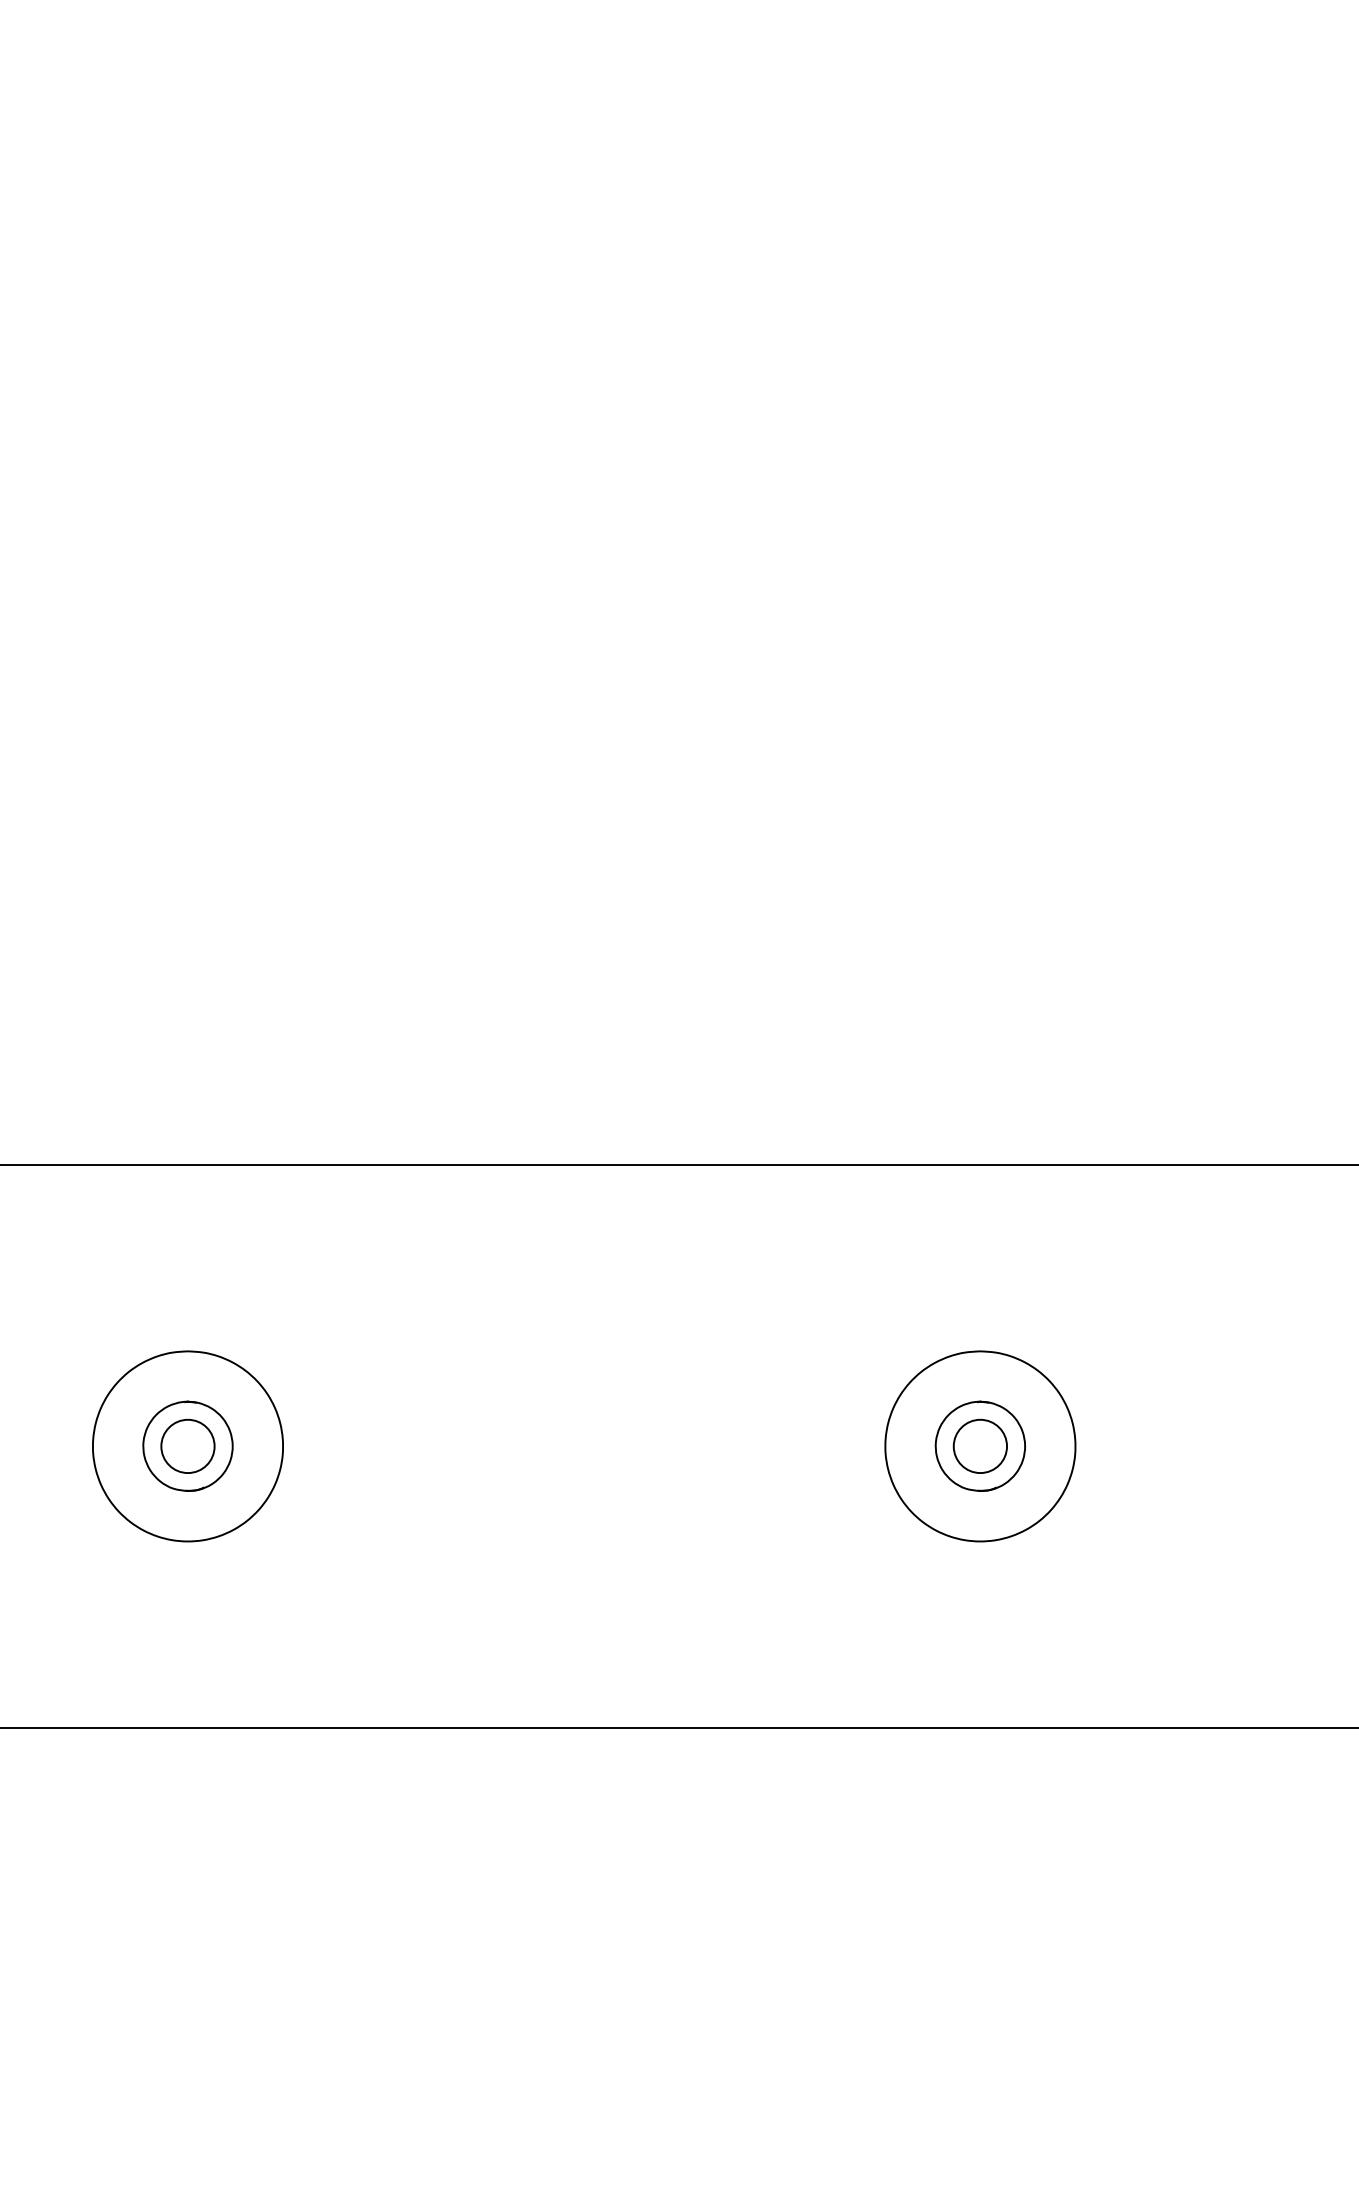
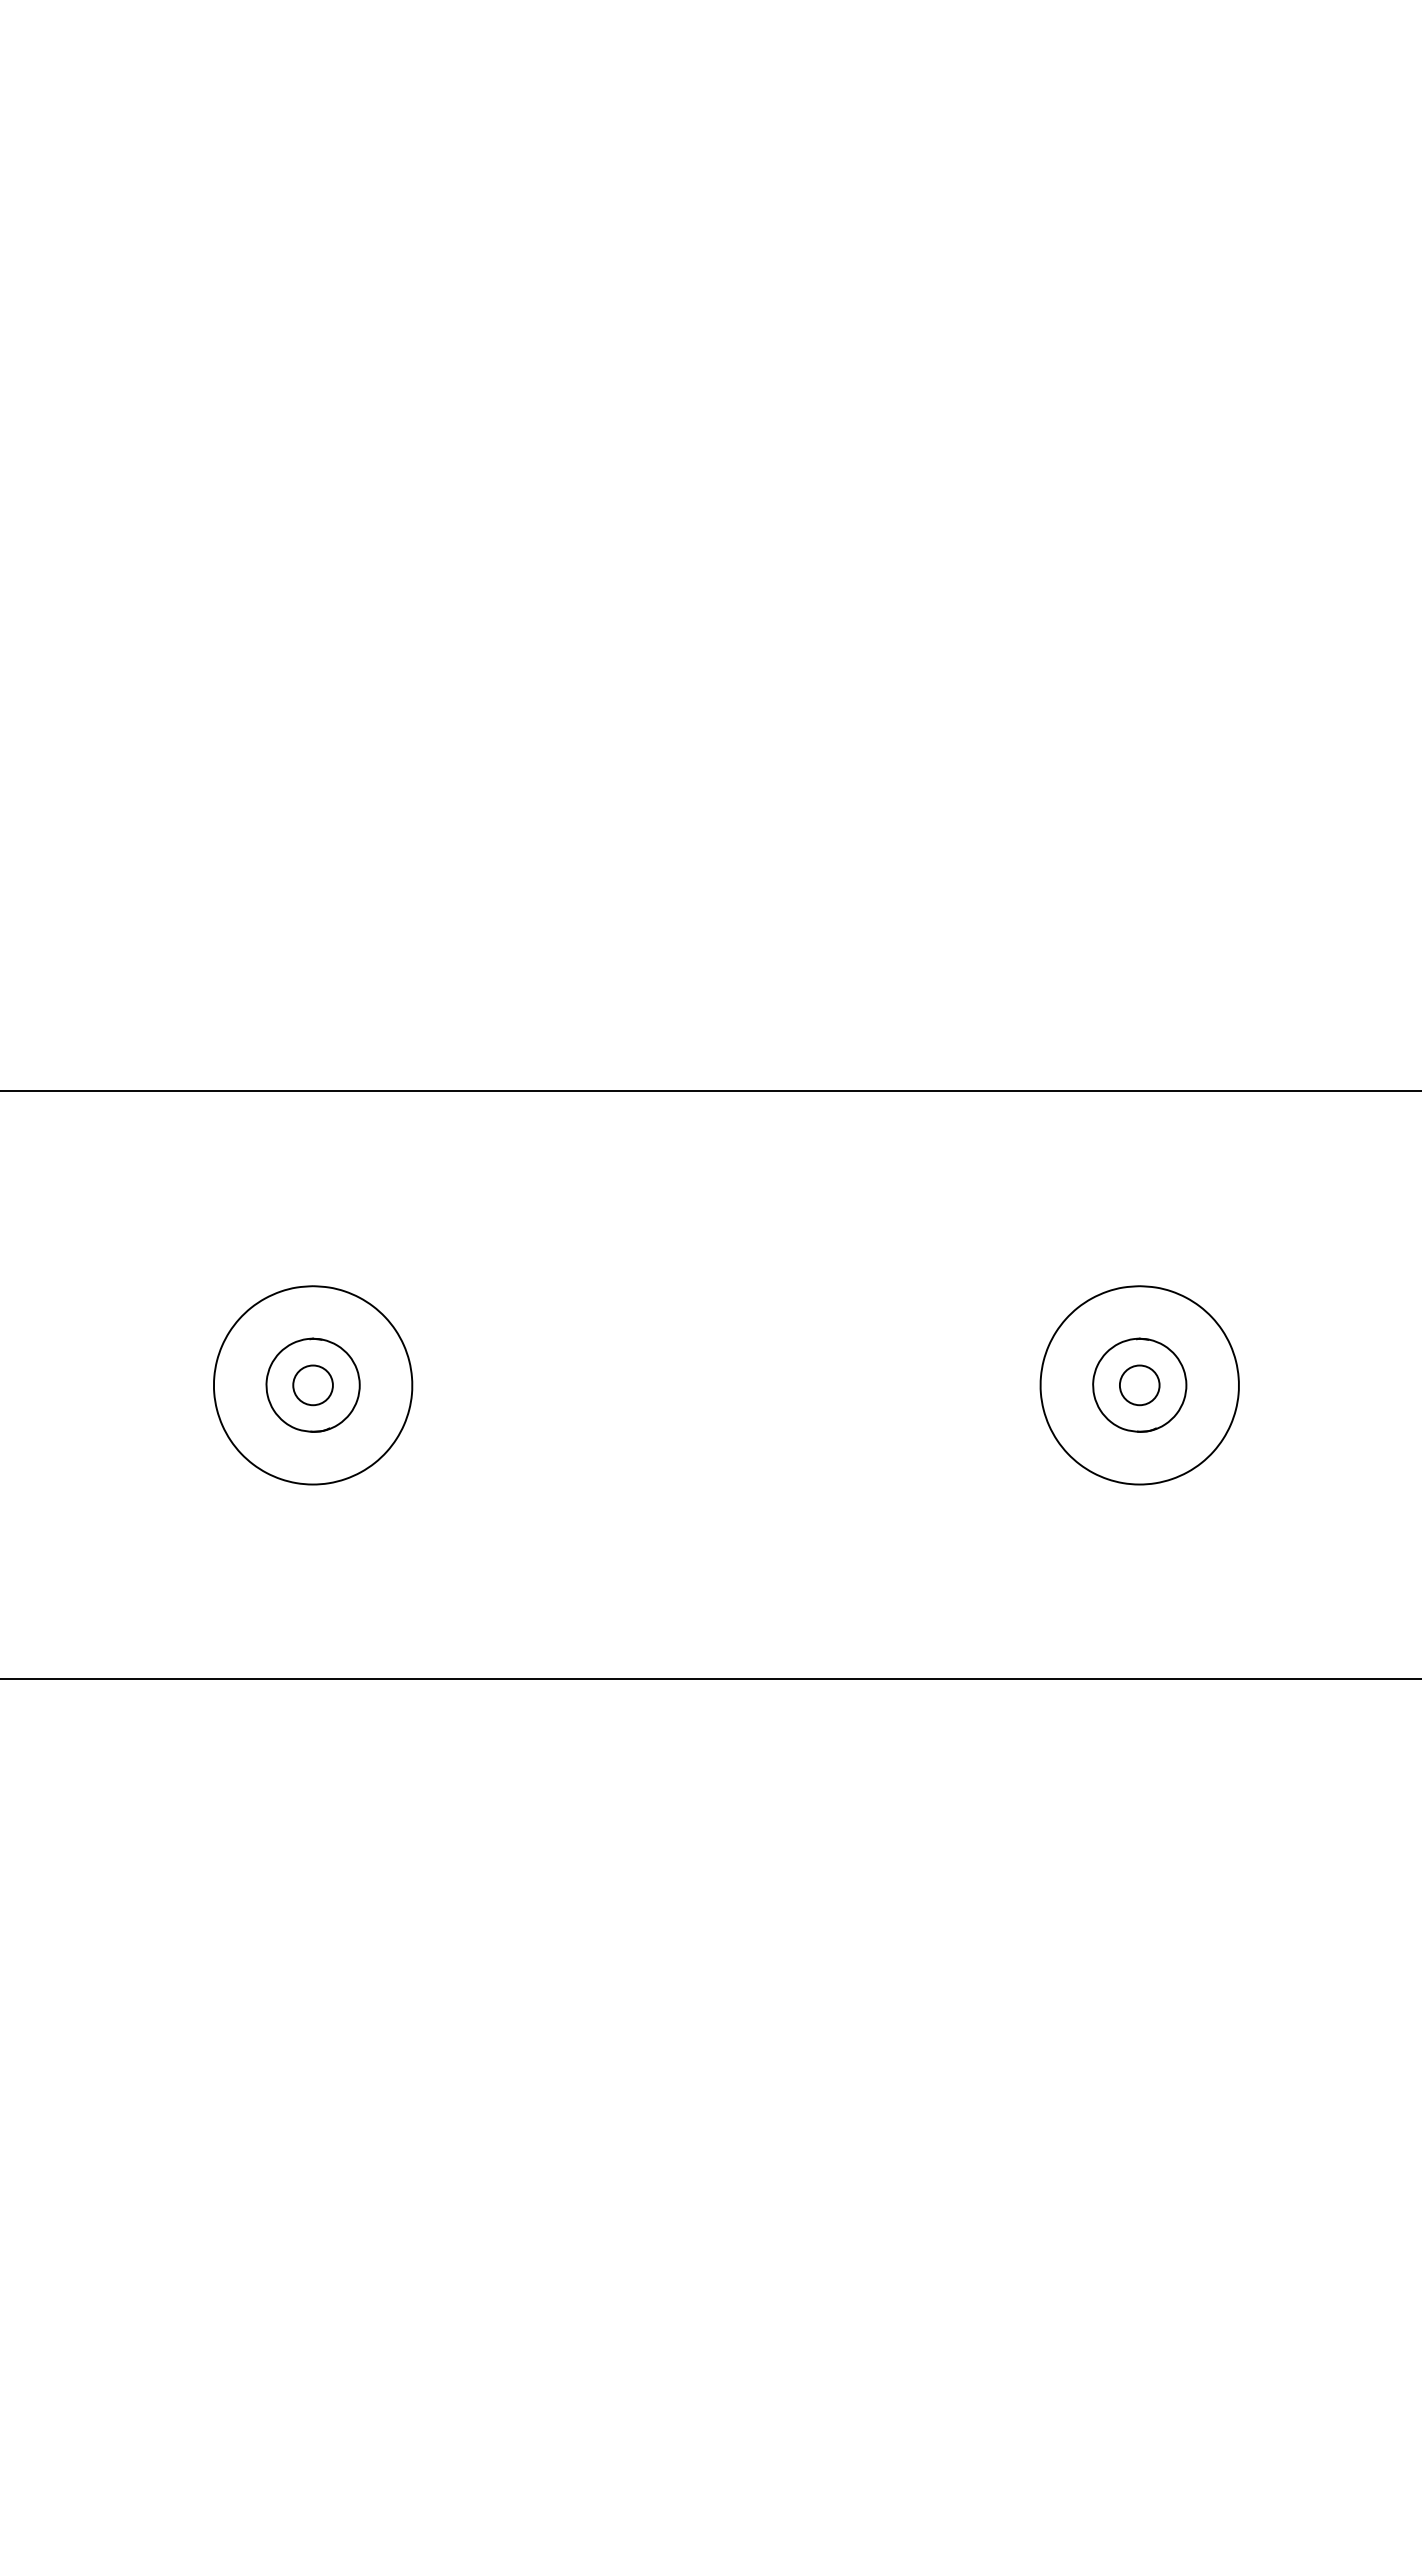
circle: (187, 1446) -> (312, 1385), size x0.71
circle: (980, 1446) -> (1139, 1385), size x0.71

